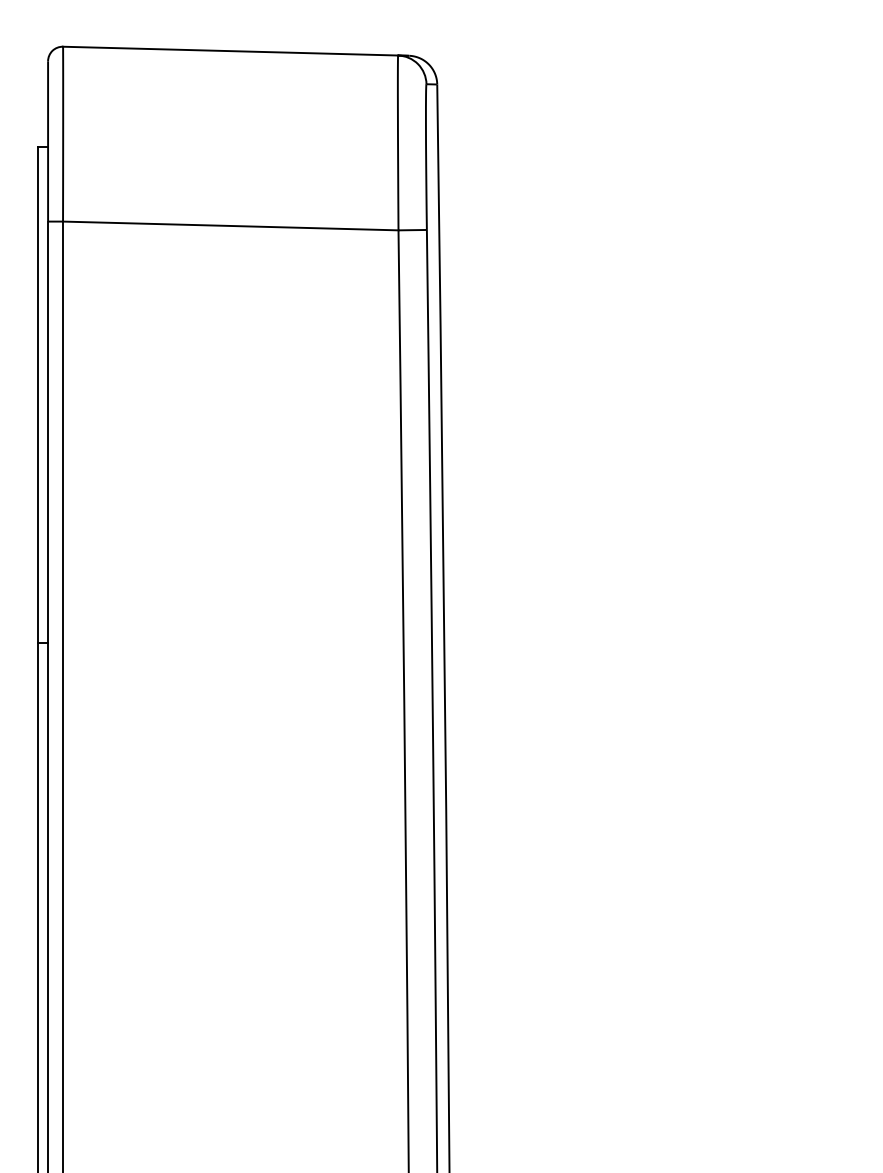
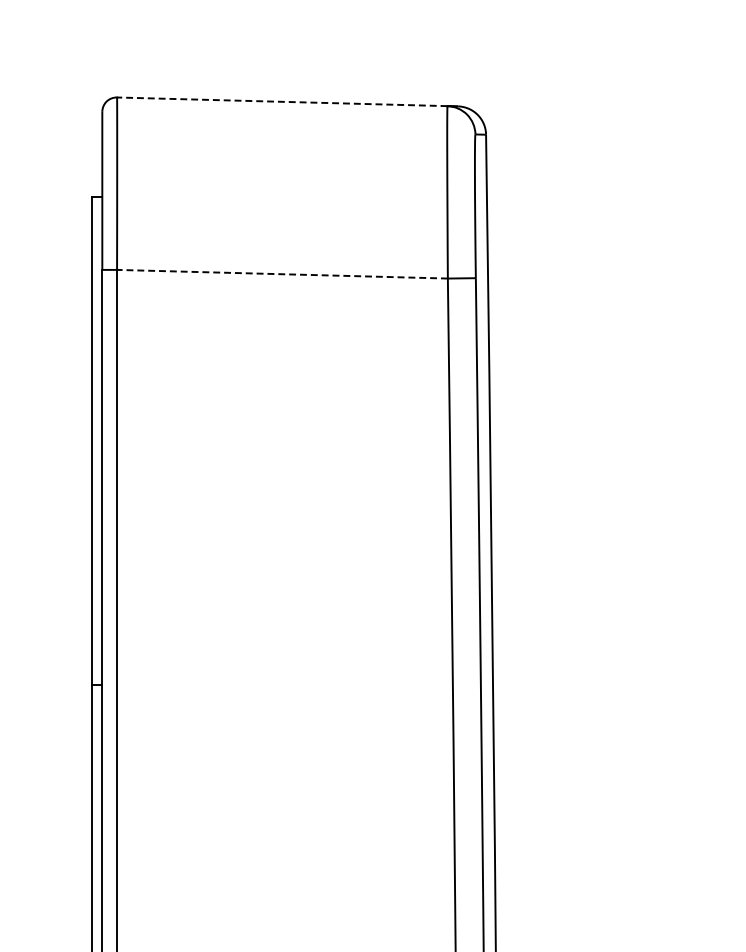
line: (230, 51) -> (282, 102), solid -> dashed
line: (230, 225) -> (282, 273), solid -> dashed

